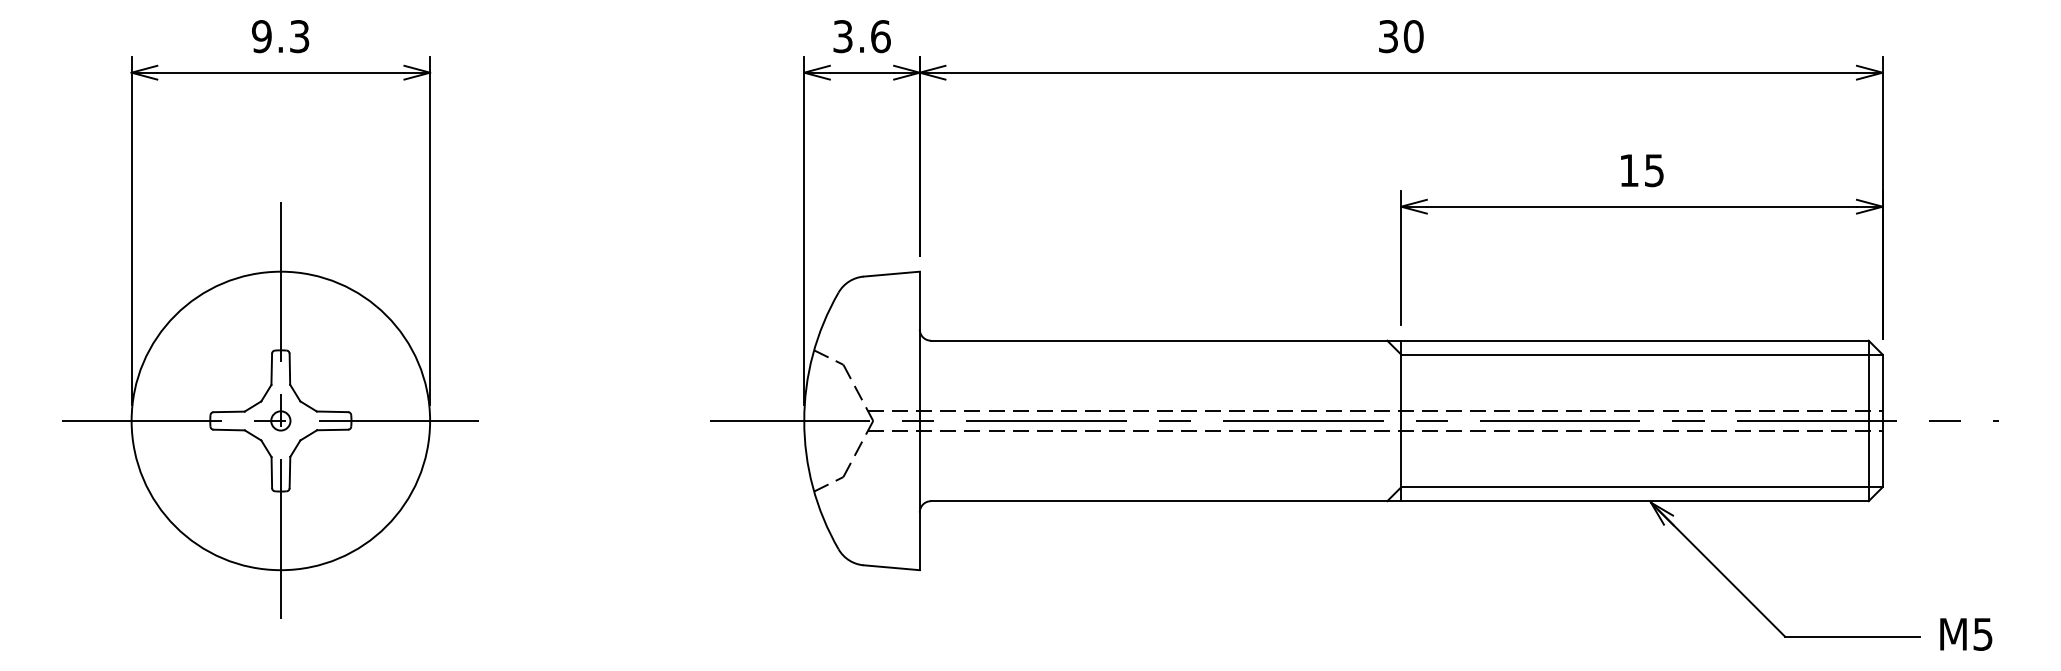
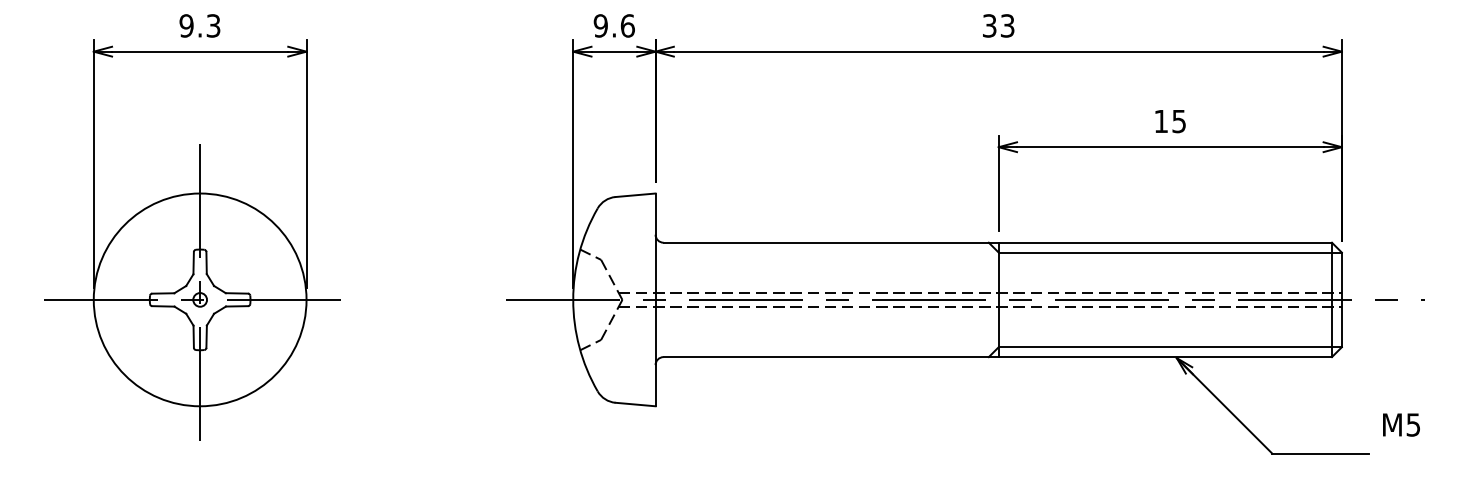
text: (842, 36) -> (600, 25), 3.6 -> 9.6
text: (1413, 36) -> (1007, 25), 30 -> 33
text: (1966, 634) -> (1401, 425), moved

